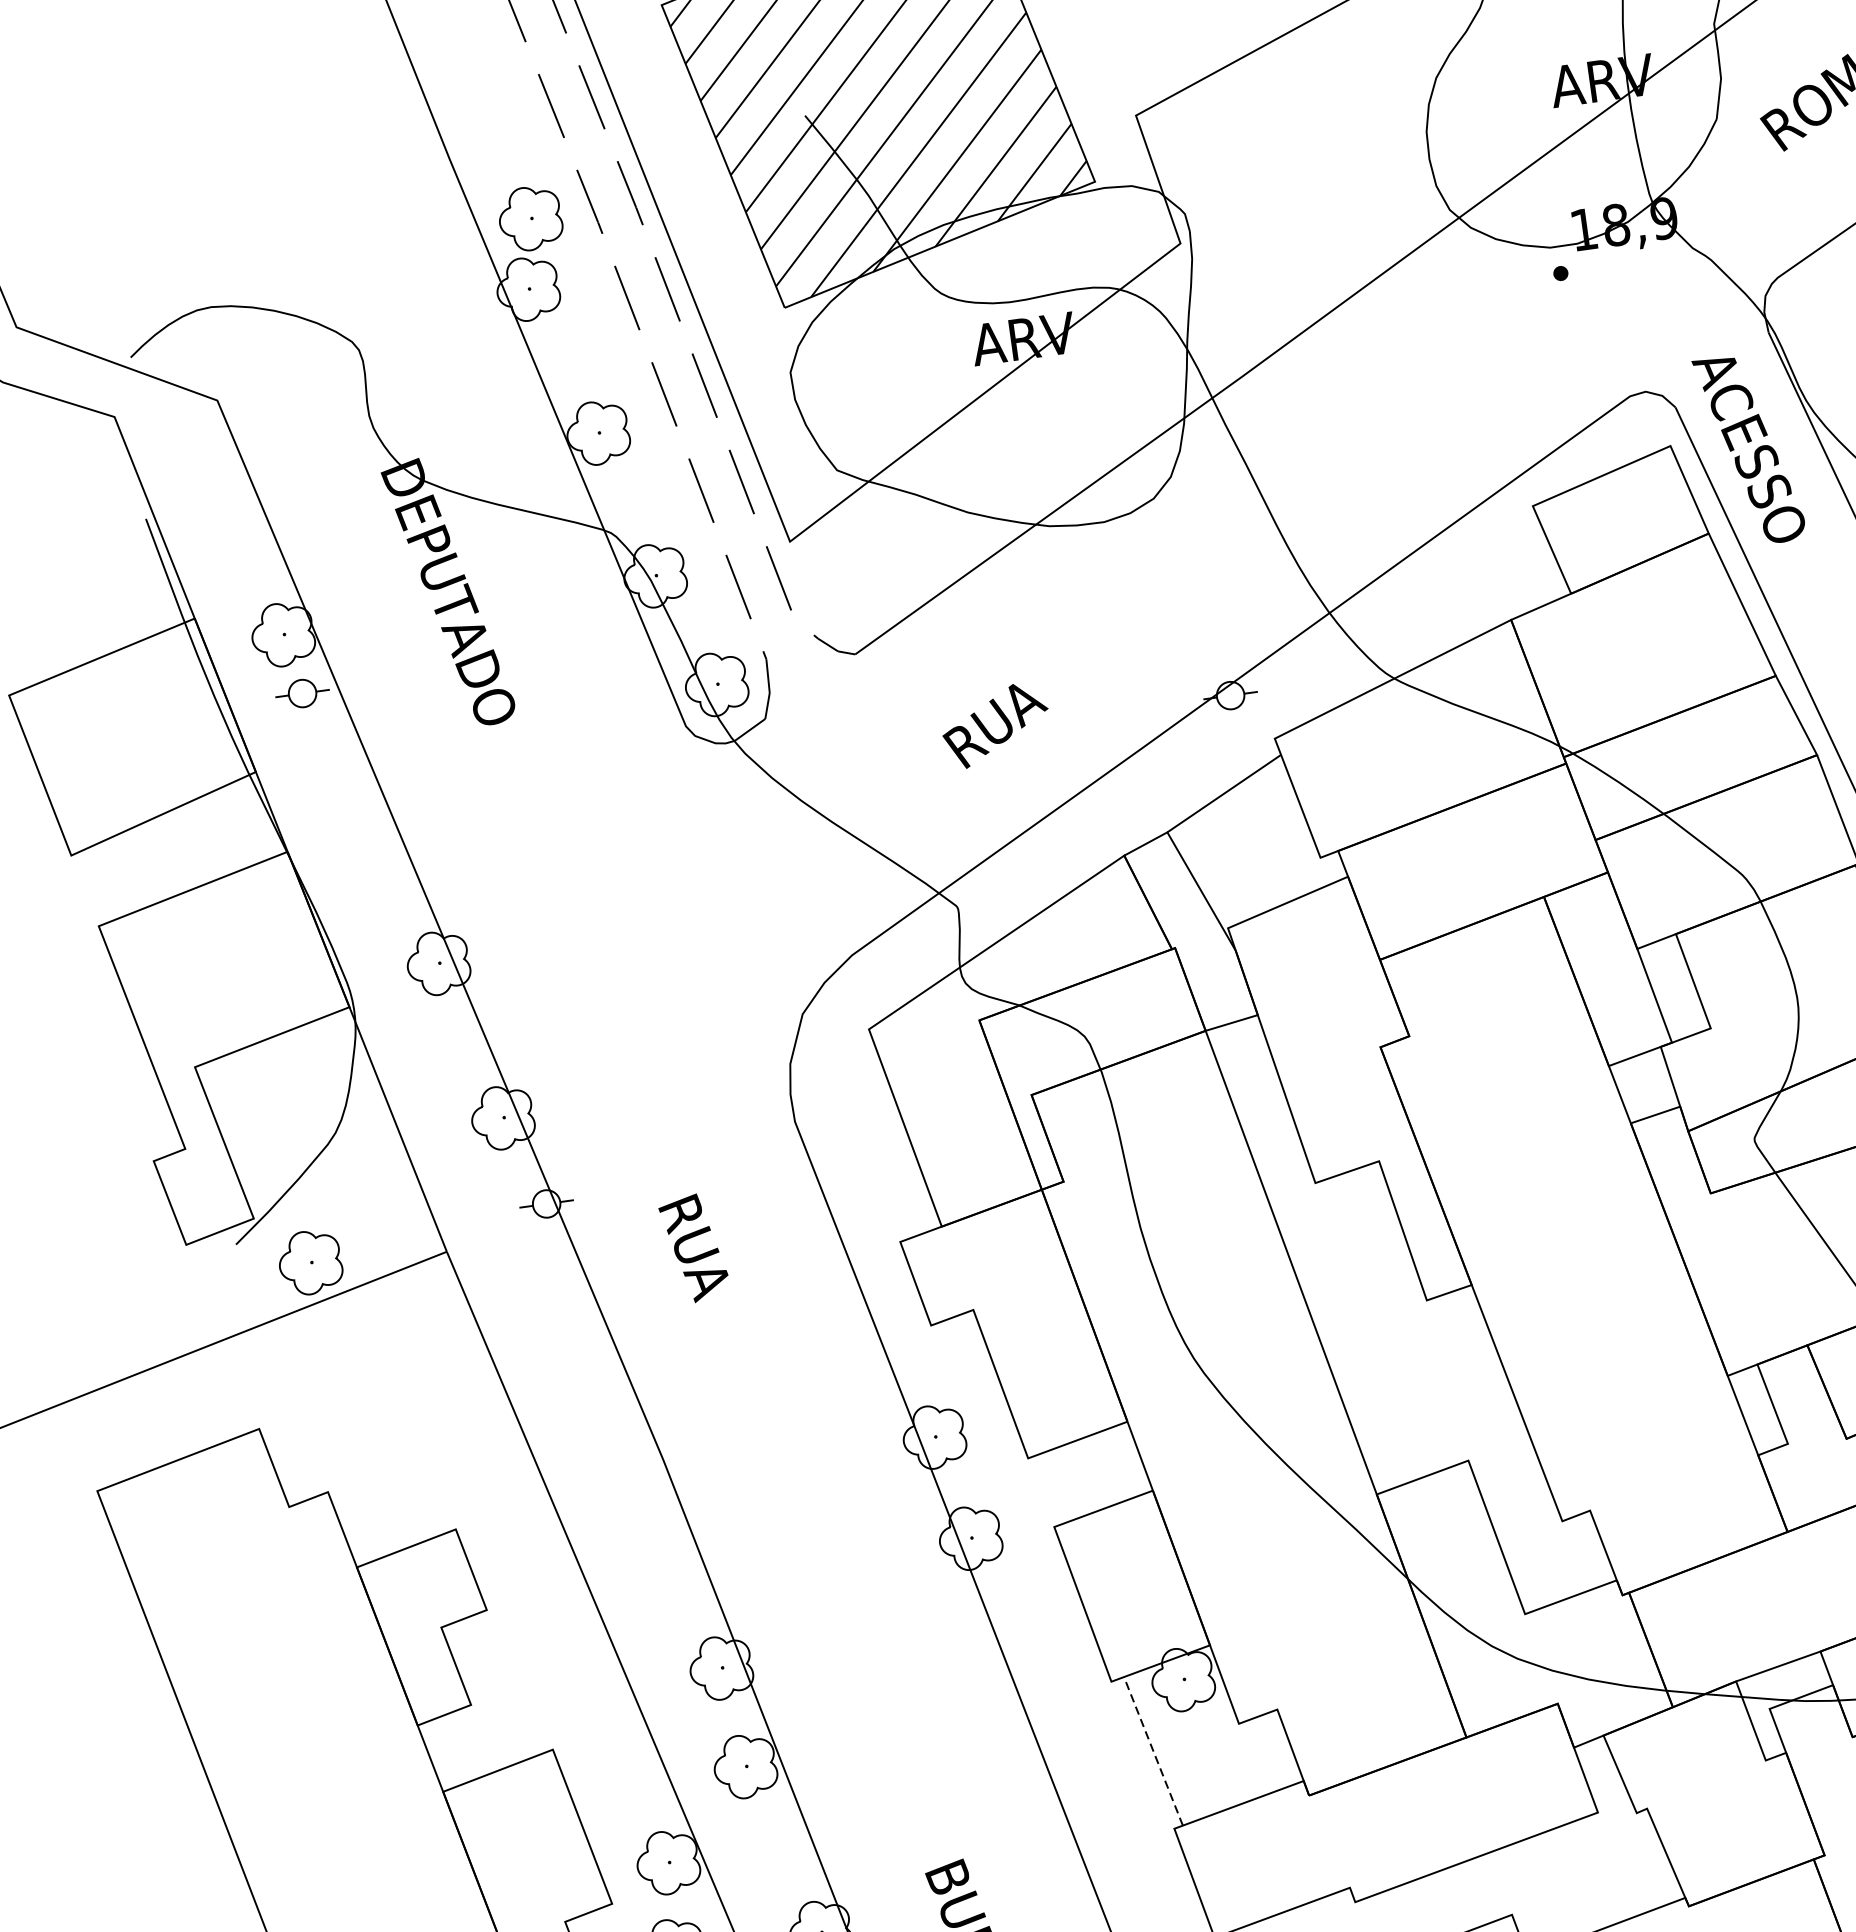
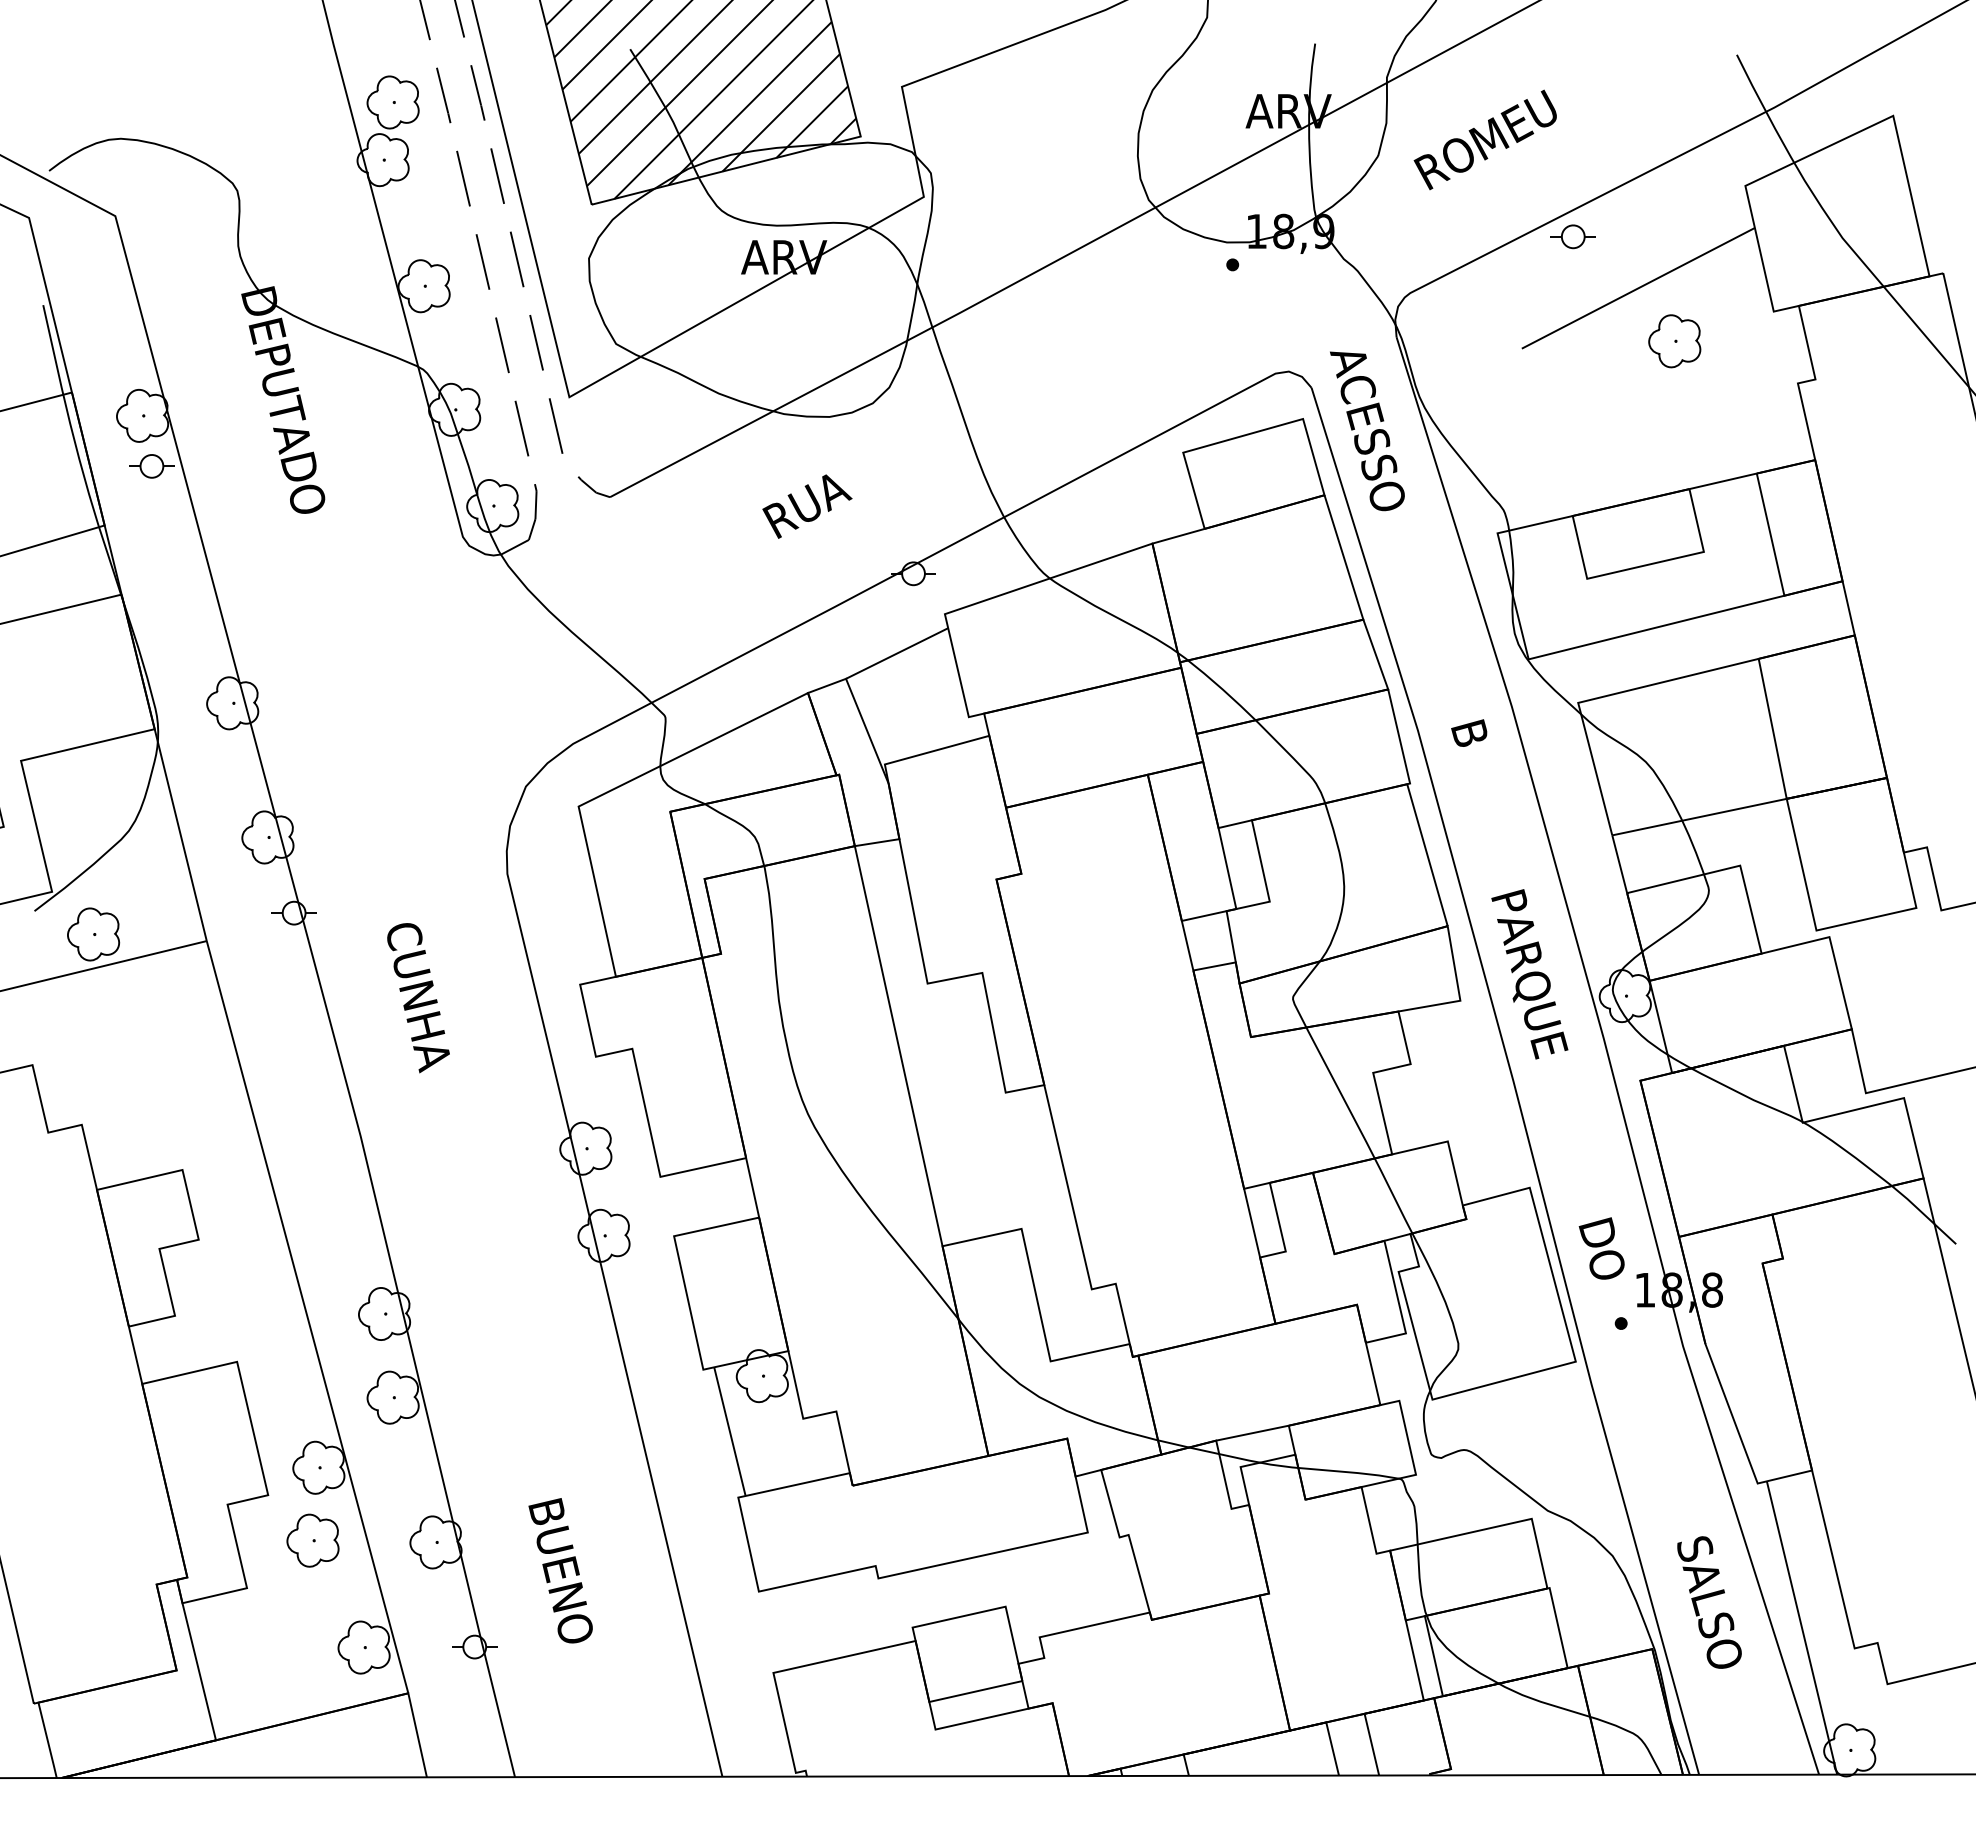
text: (995, 725) -> (807, 506), moved
text: (708, 1284) -> (417, 997), RUA -> CUNHA
line: (1152, 1751) -> (729, 1431), dashed -> solid

